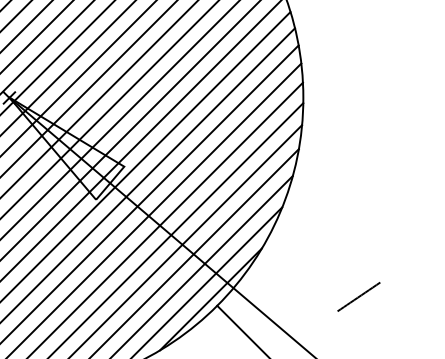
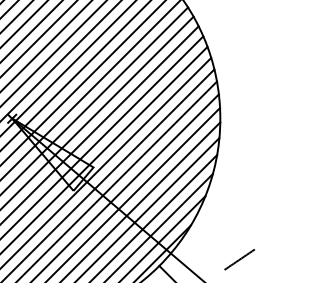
line: (358, 296) -> (239, 259), moved

